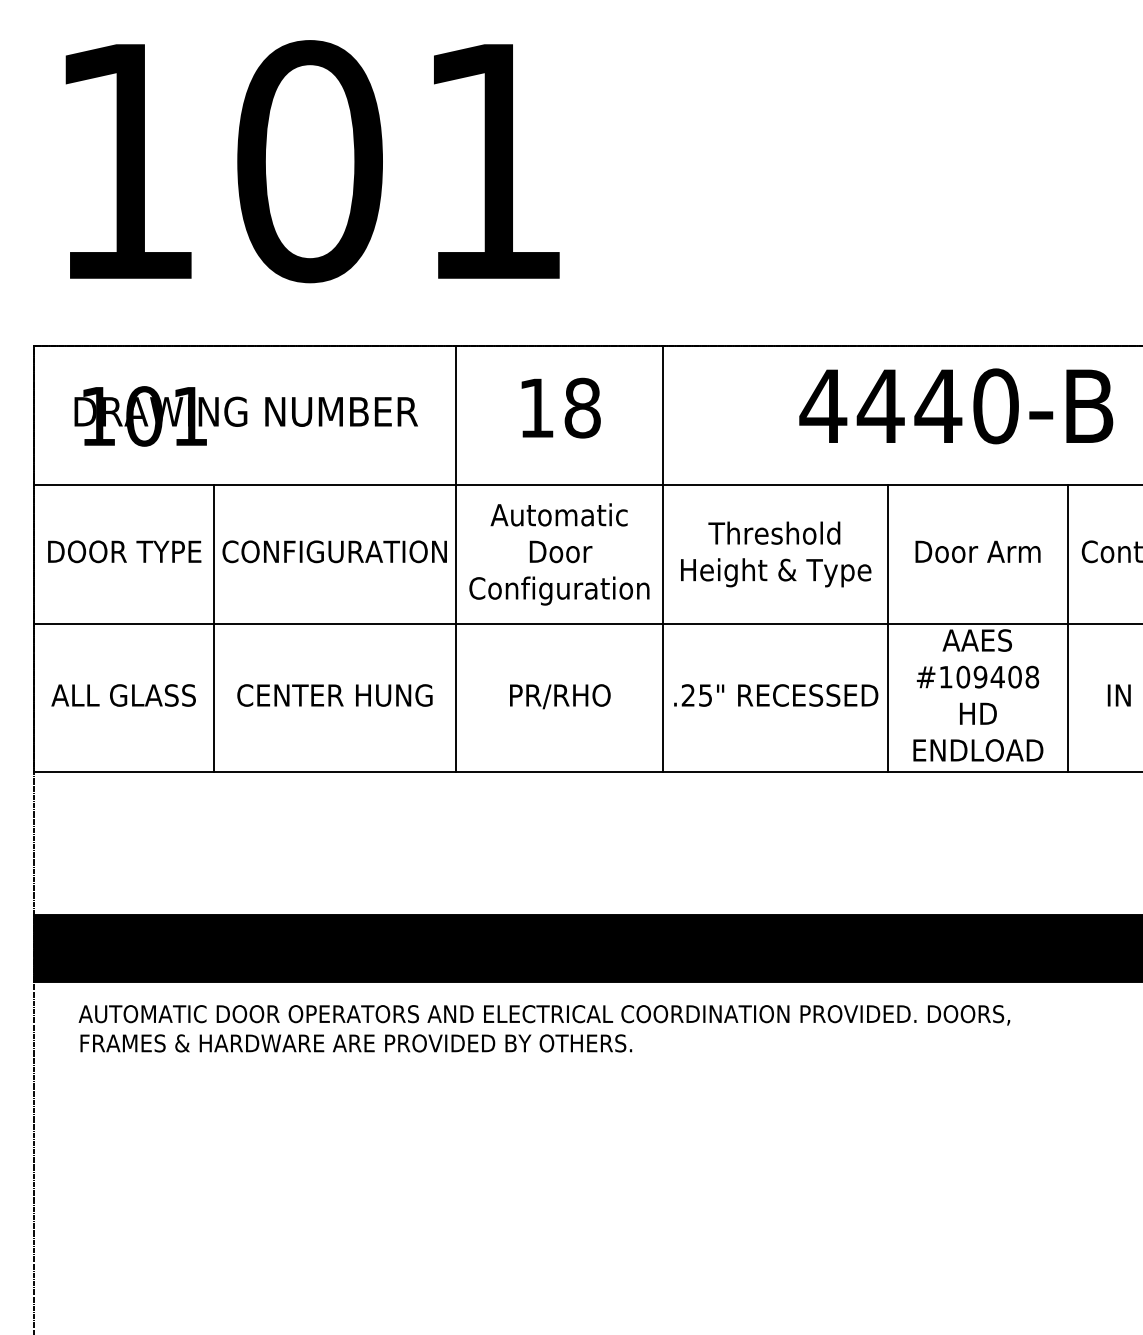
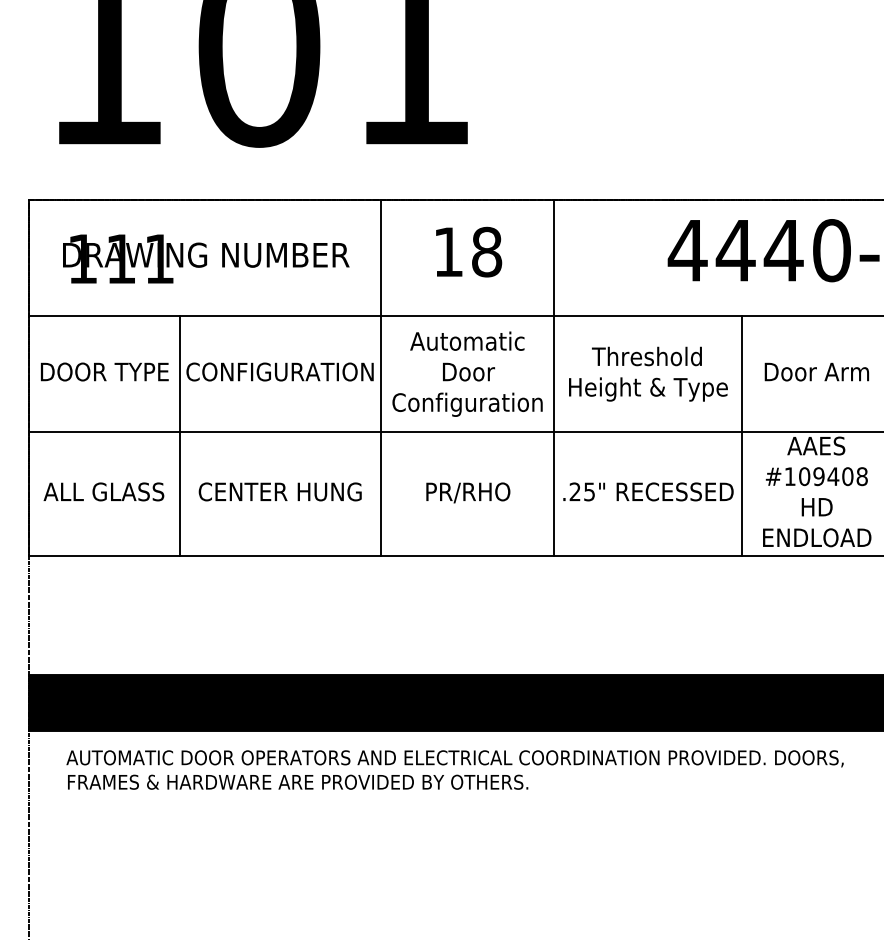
text: (144, 416) -> (121, 259), 101 -> 111

